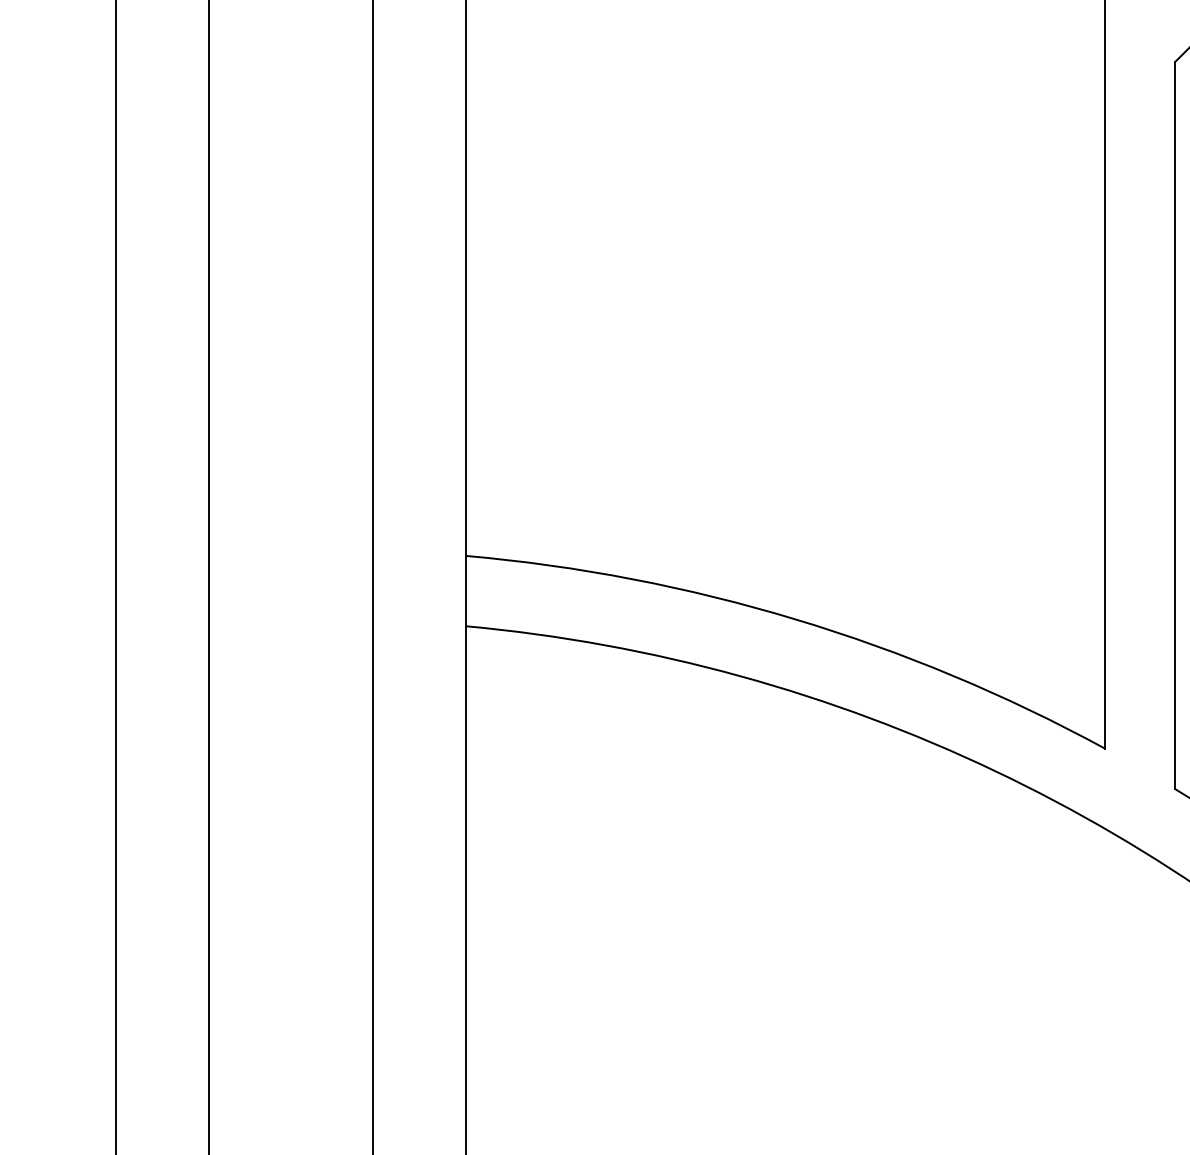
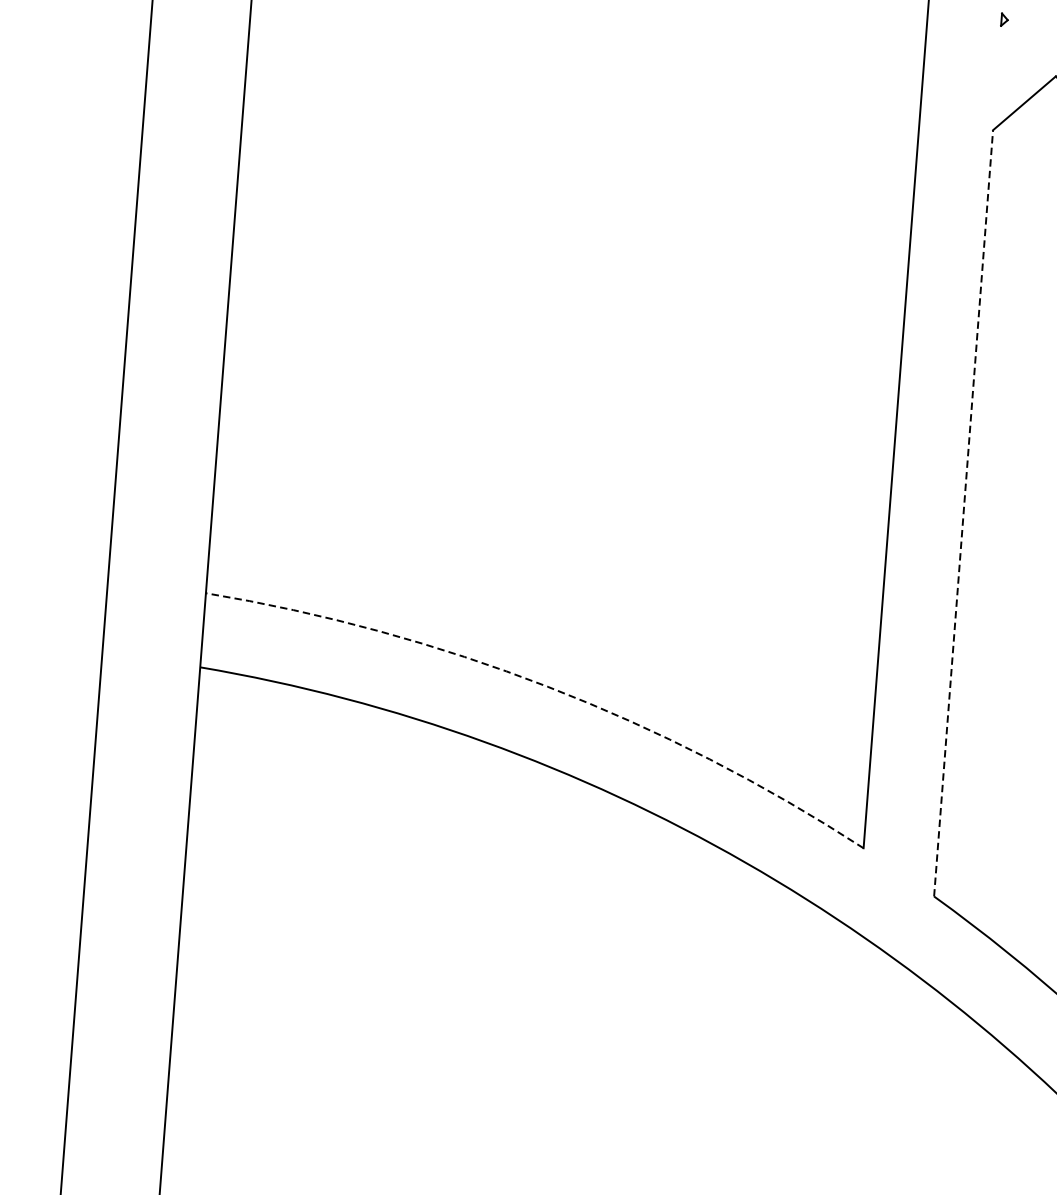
line: (1175, 425) -> (963, 513), solid -> dashed
arc: (795, 619) -> (547, 686), solid -> dashed

